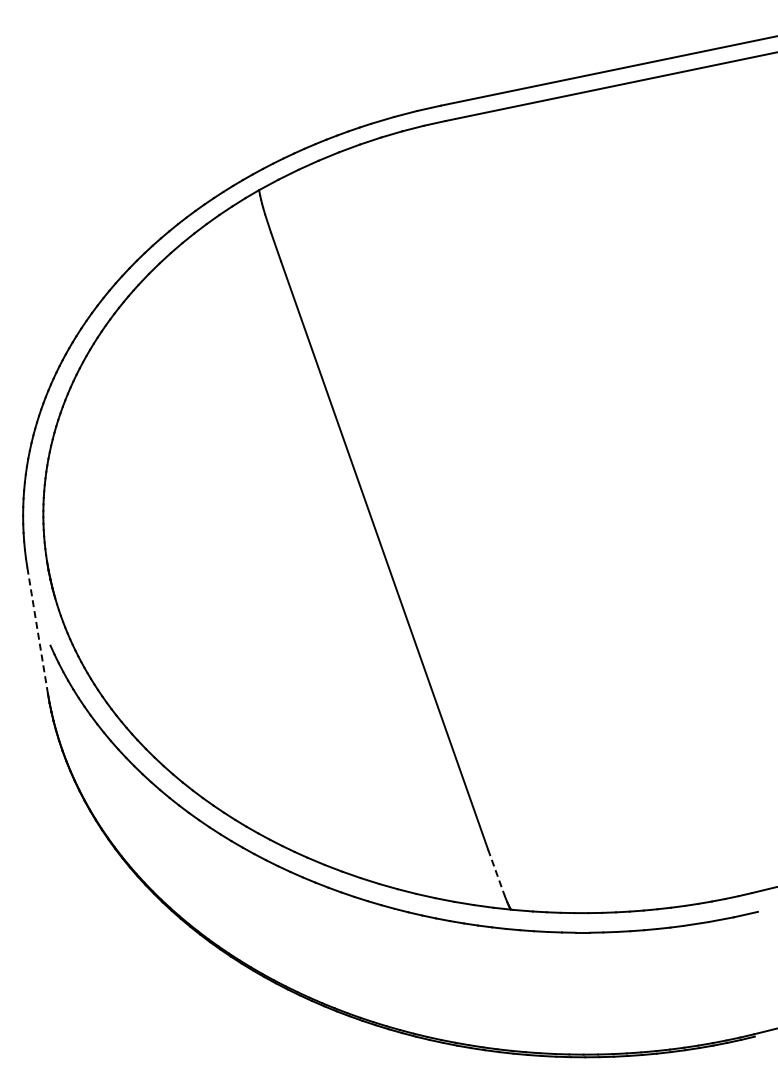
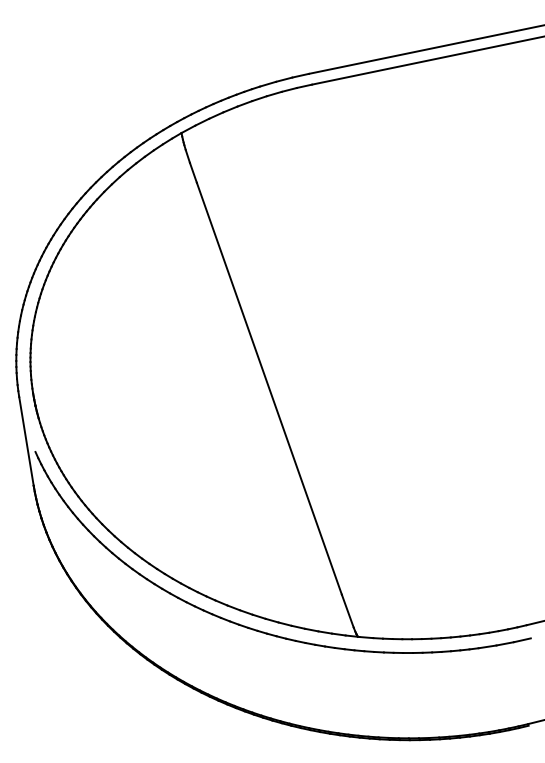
line: (37, 630) -> (26, 441), dashed -> solid
line: (496, 873) -> (347, 611), dashed -> solid

